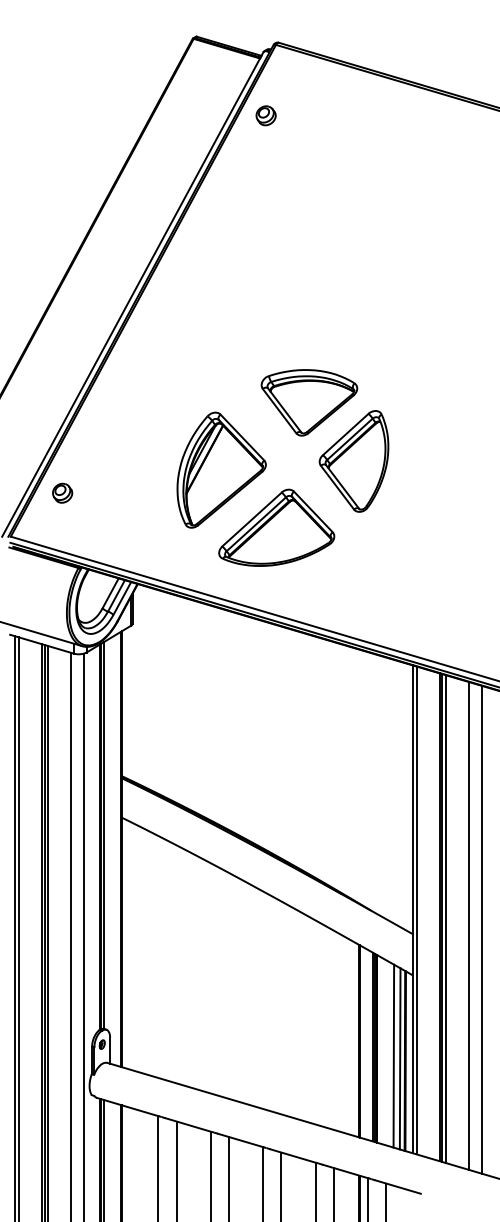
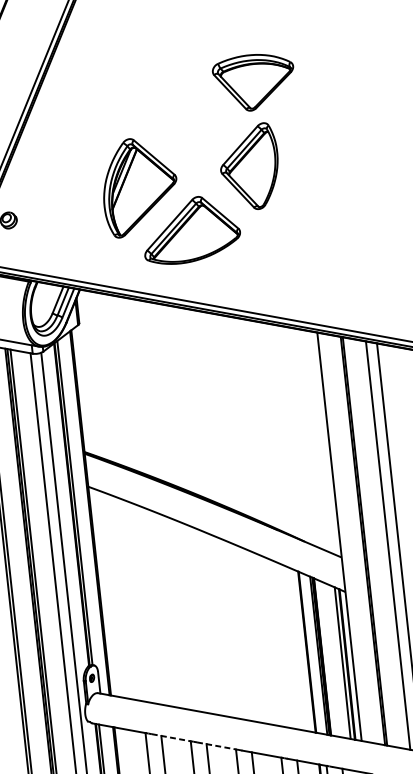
part: (309, 402) -> (254, 82), moved
line: (416, 910) -> (342, 537), removed
line: (445, 919) -> (367, 542), removed
line: (393, 1055) -> (336, 660), removed
line: (188, 1125) -> (171, 738), solid -> dashed
line: (240, 1140) -> (216, 745), solid -> dashed

